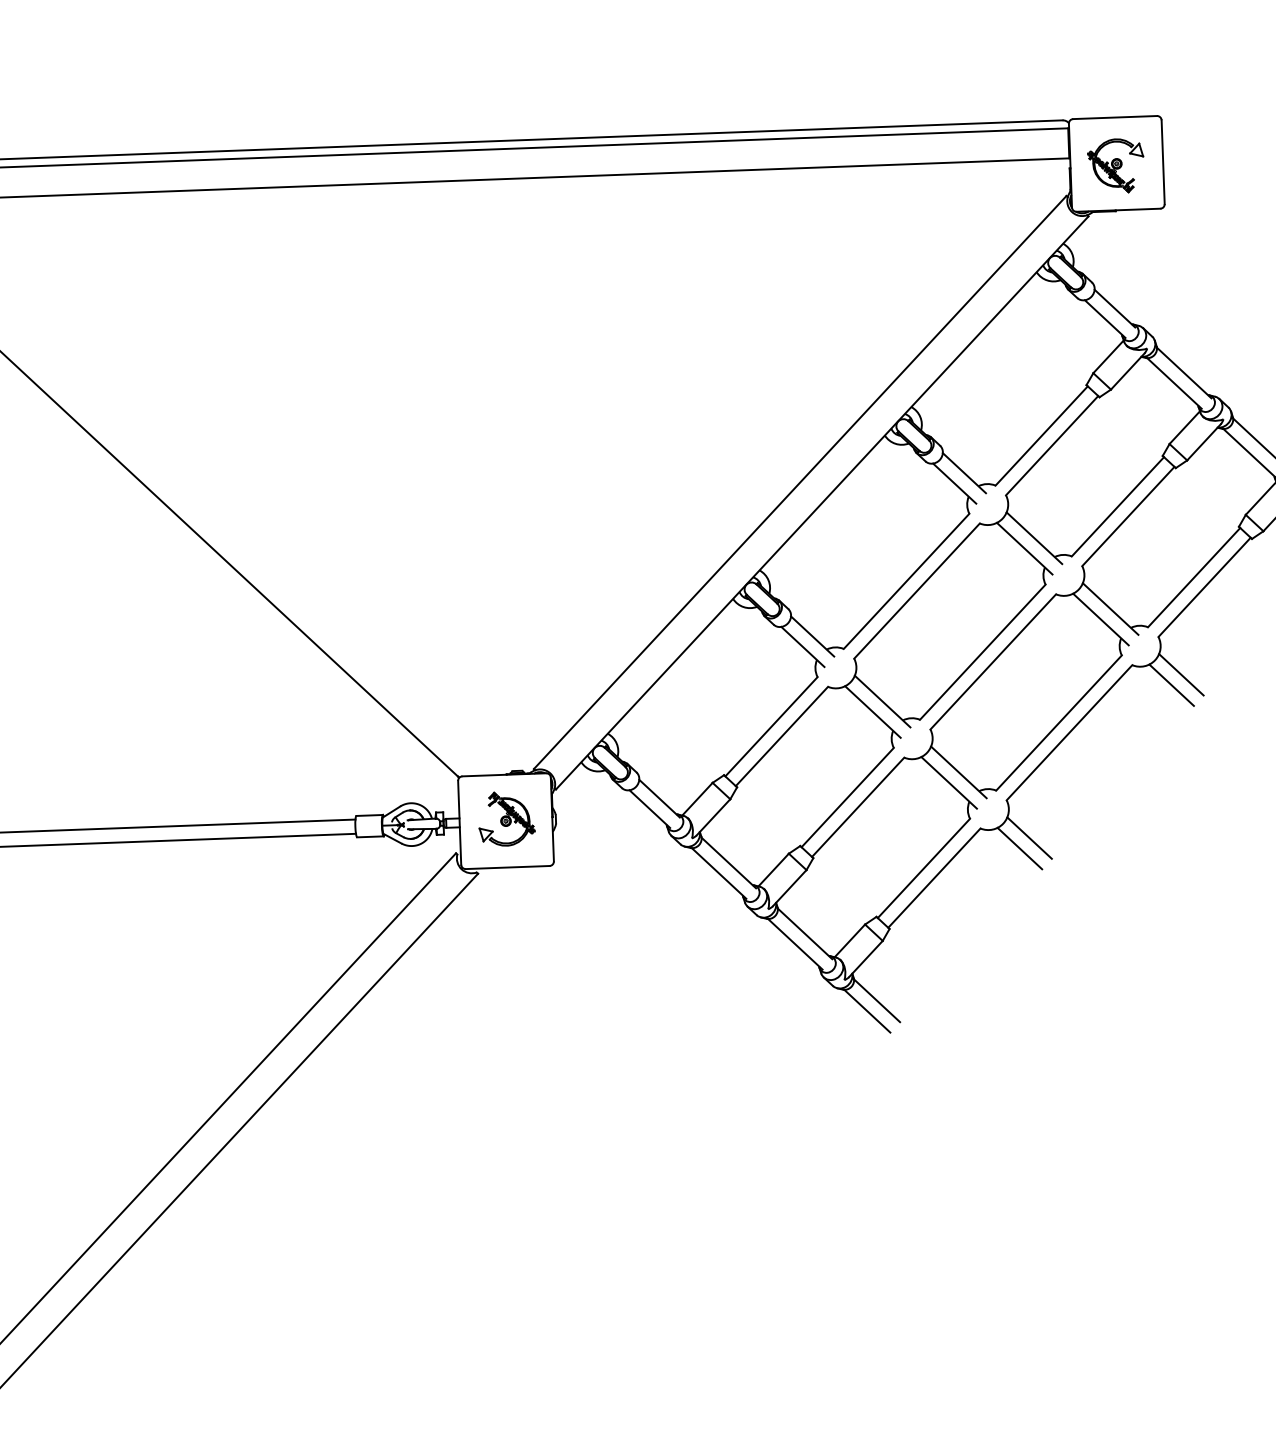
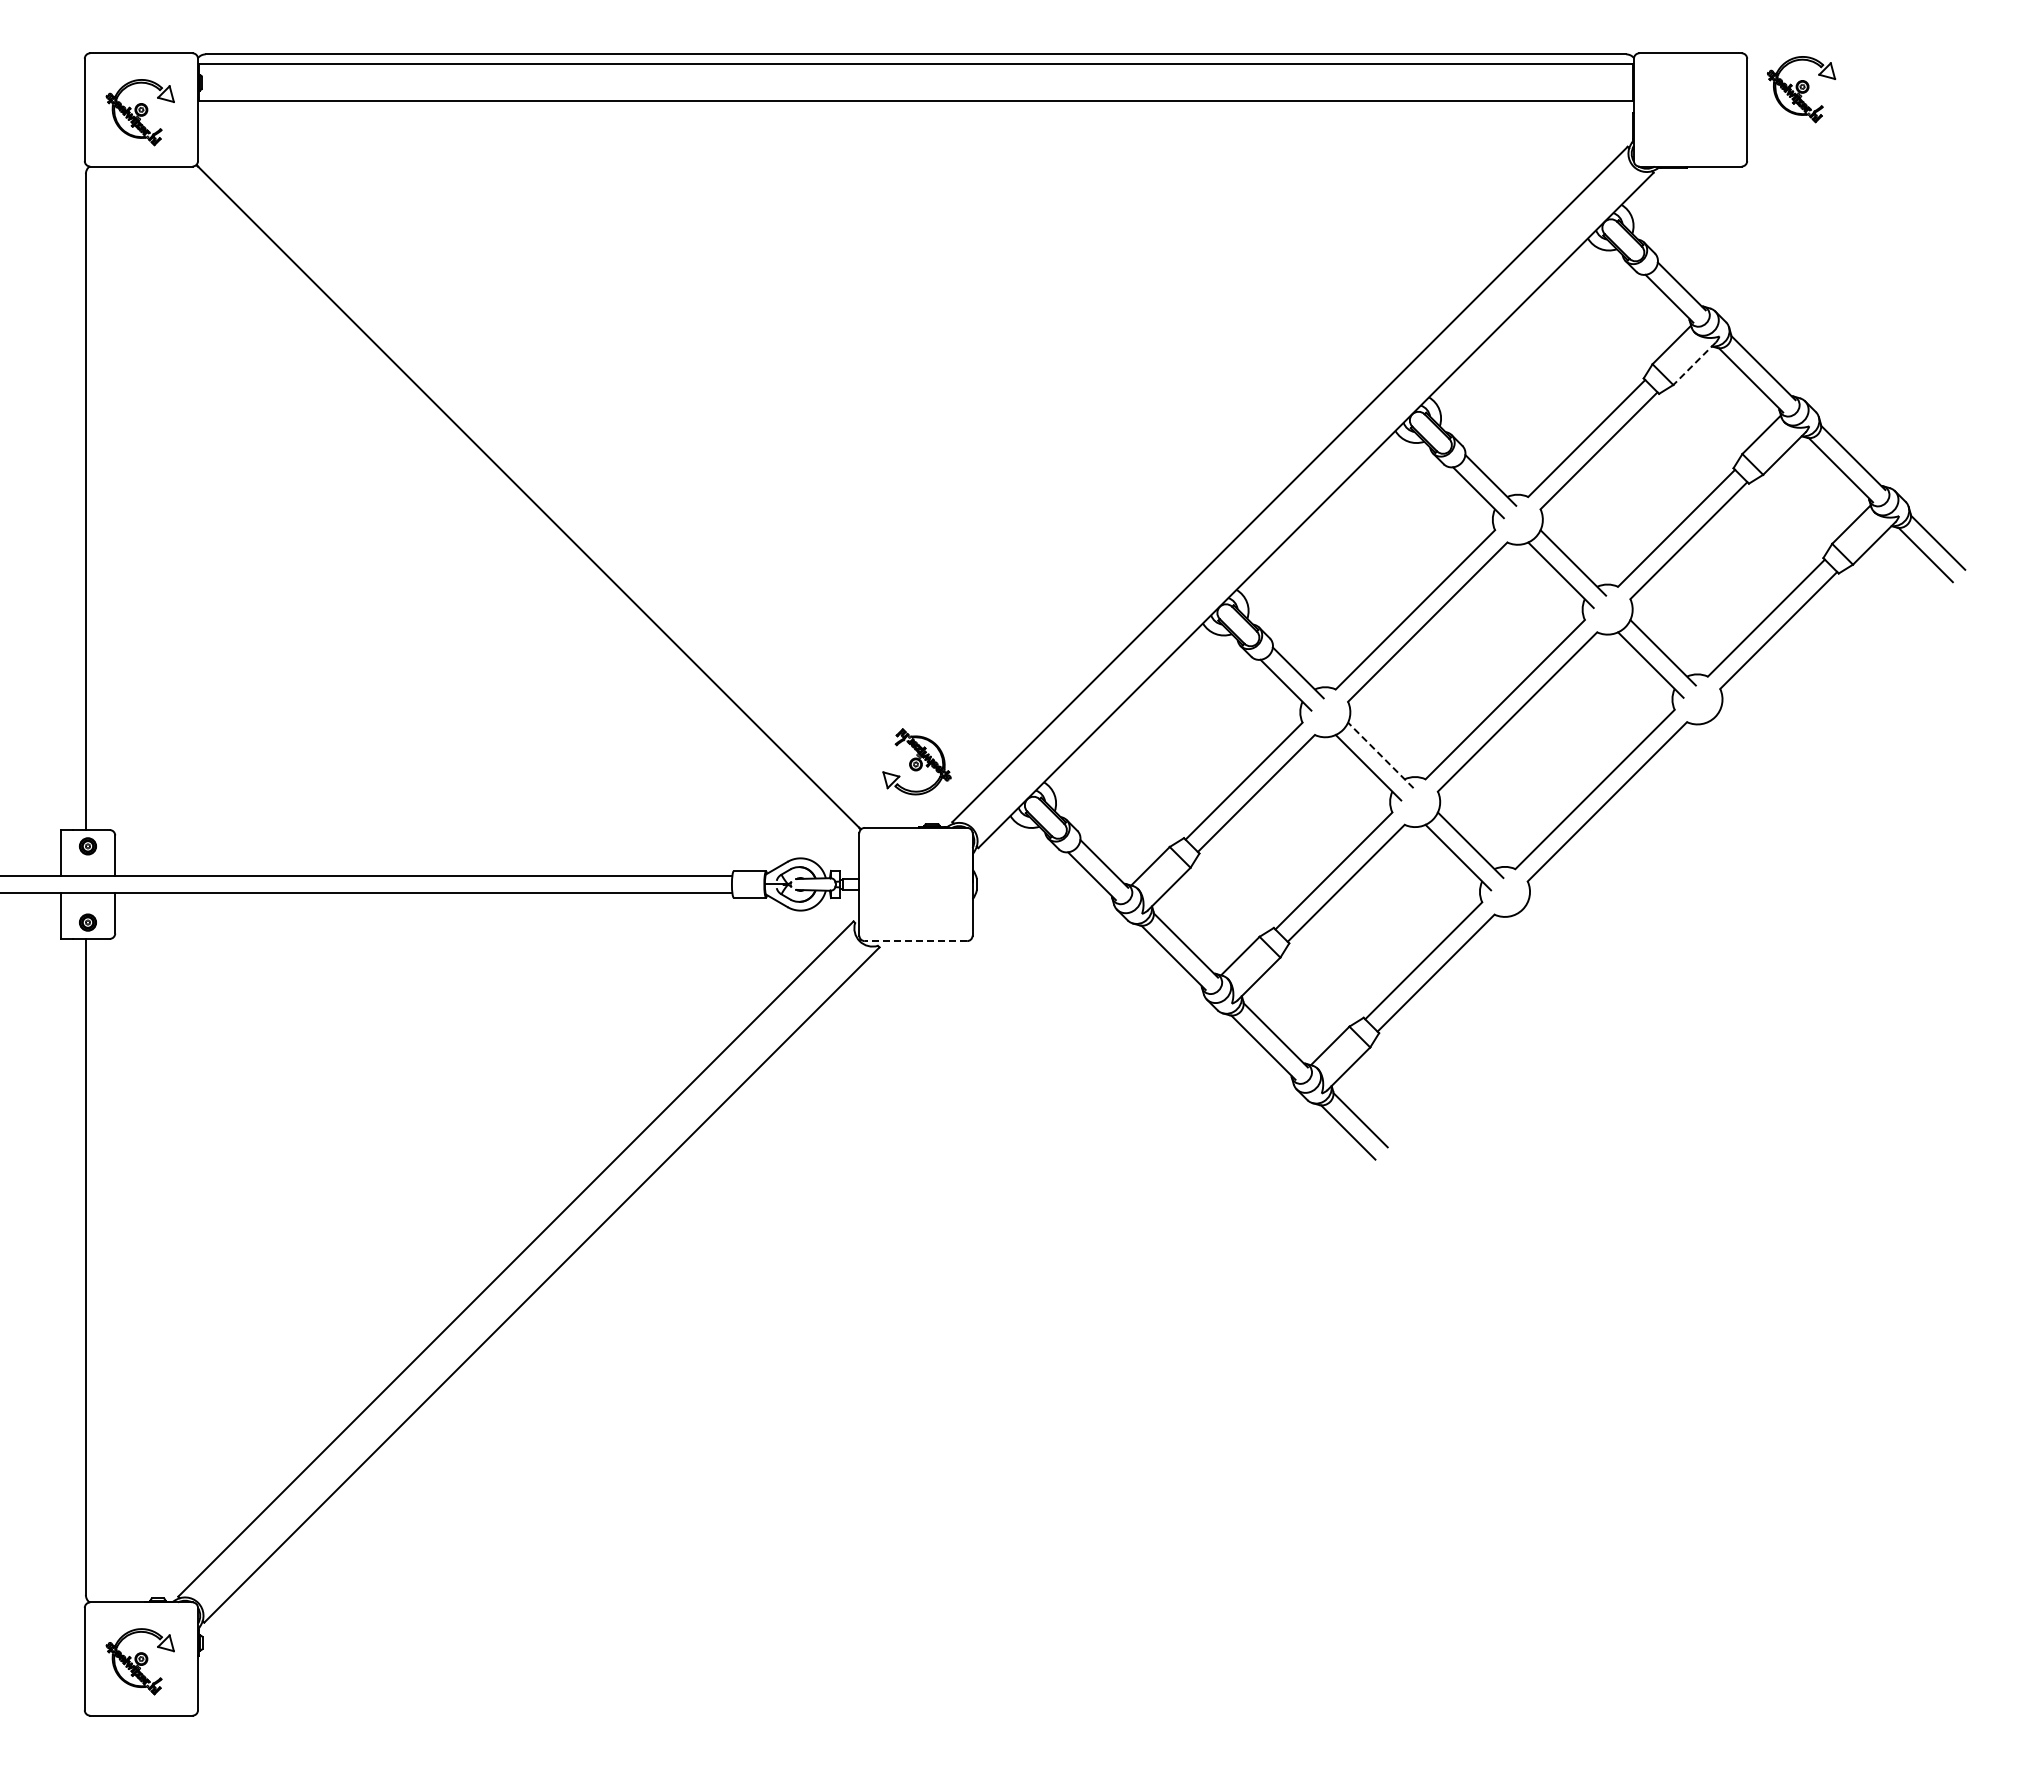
part: (1116, 166) -> (1801, 89), moved
line: (1127, 372) -> (1694, 364), solid -> dashed
line: (1181, 674) -> (1746, 735), removed
line: (1171, 685) -> (1733, 748), removed
line: (882, 701) -> (1380, 755), solid -> dashed
part: (506, 818) -> (916, 761), moved
line: (1029, 838) -> (1553, 928), removed
line: (1019, 848) -> (1541, 940), removed
line: (507, 867) -> (915, 941), solid -> dashed

